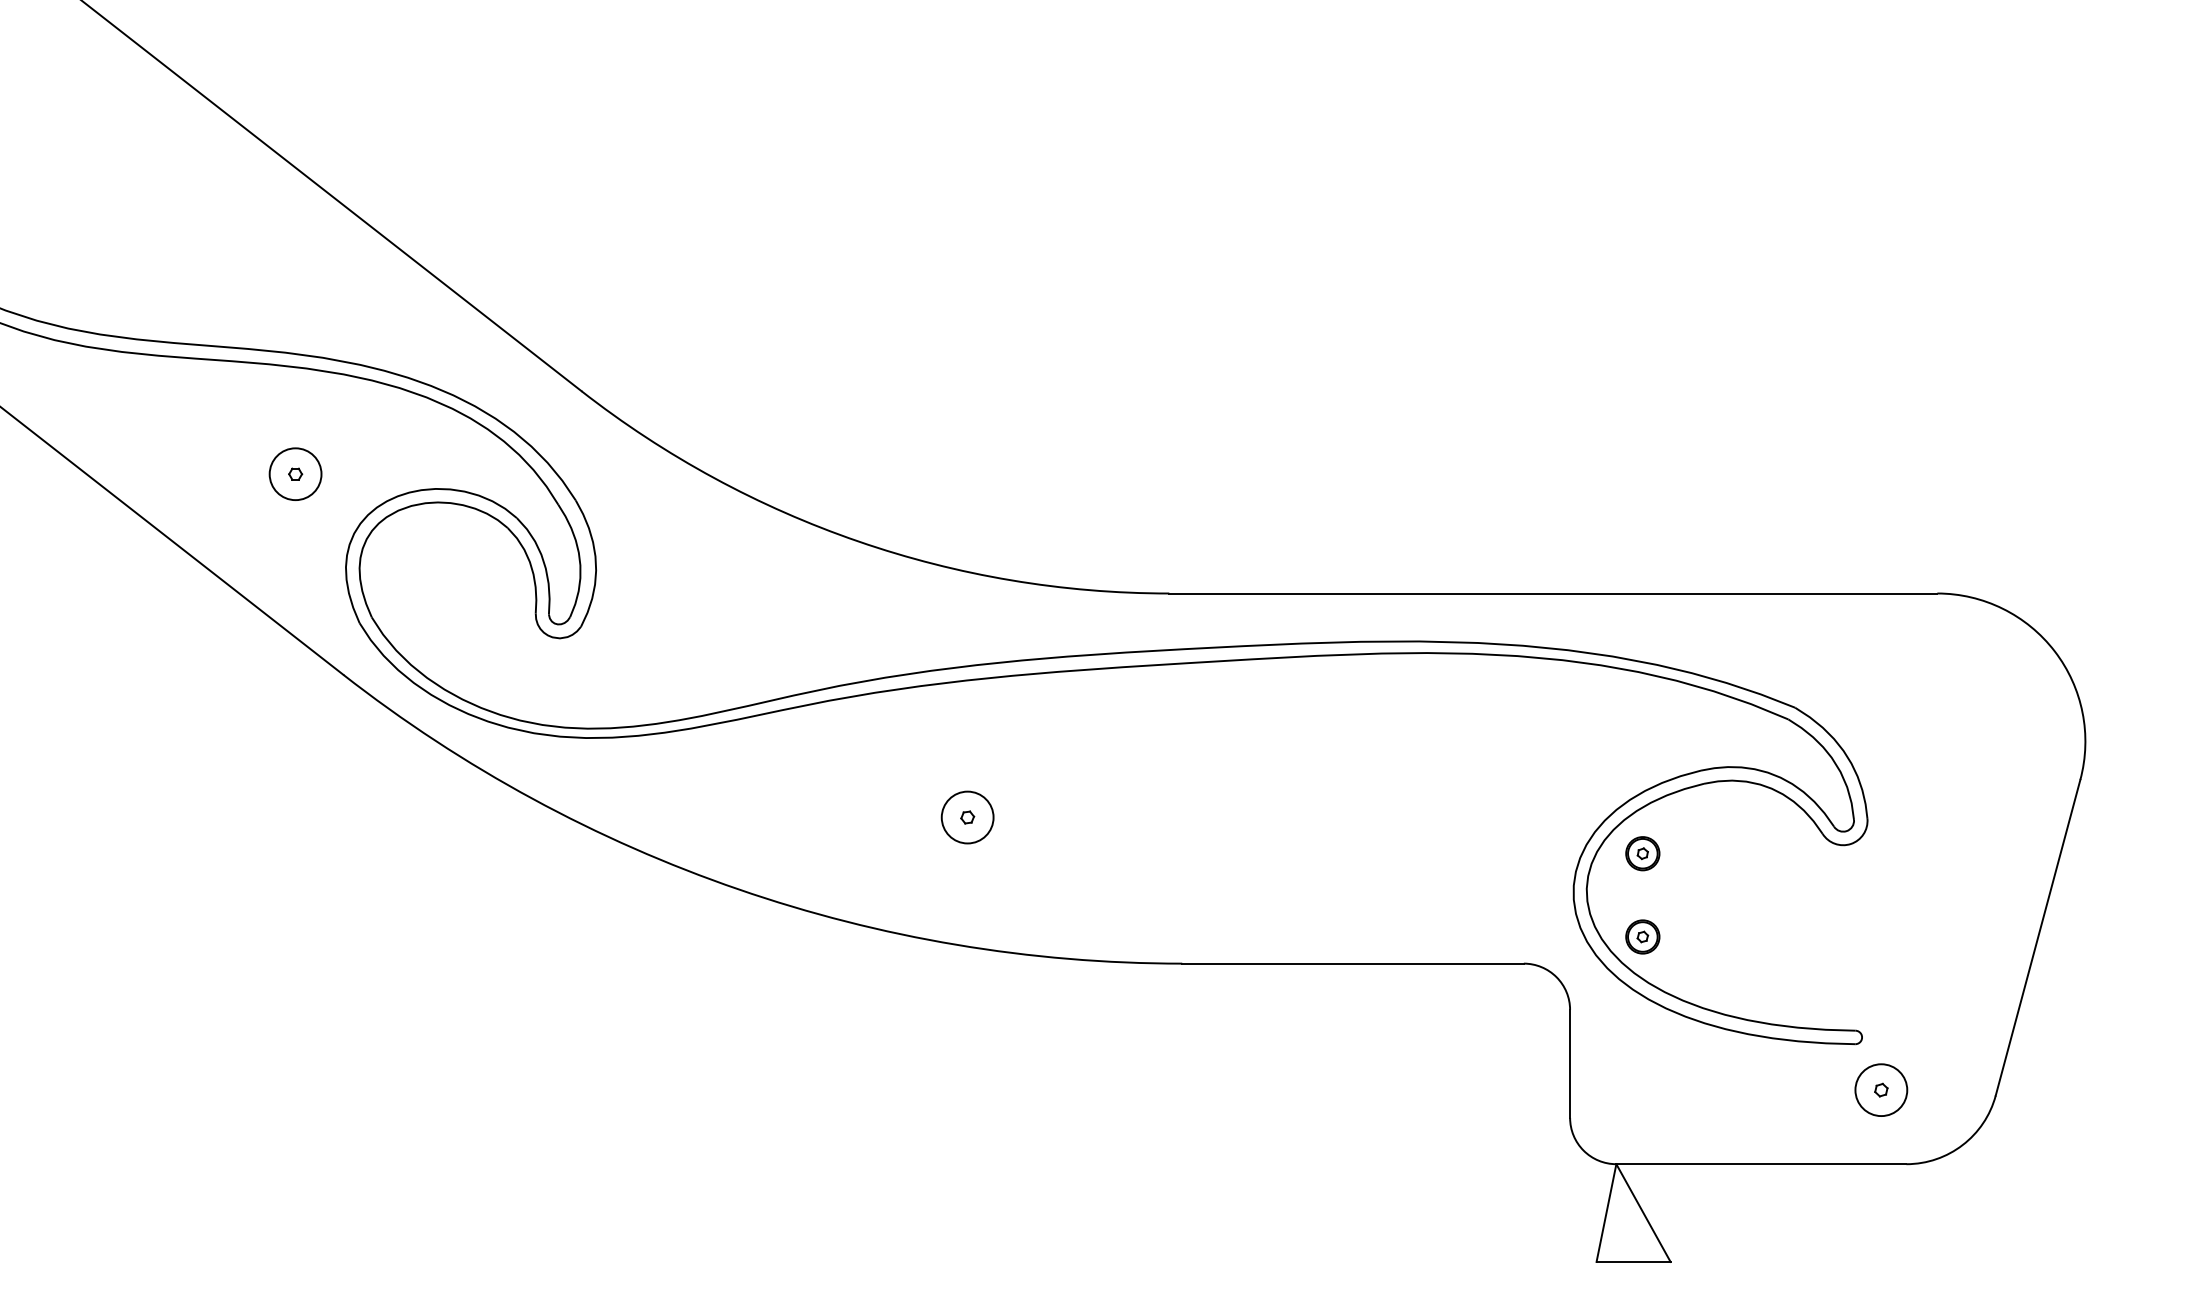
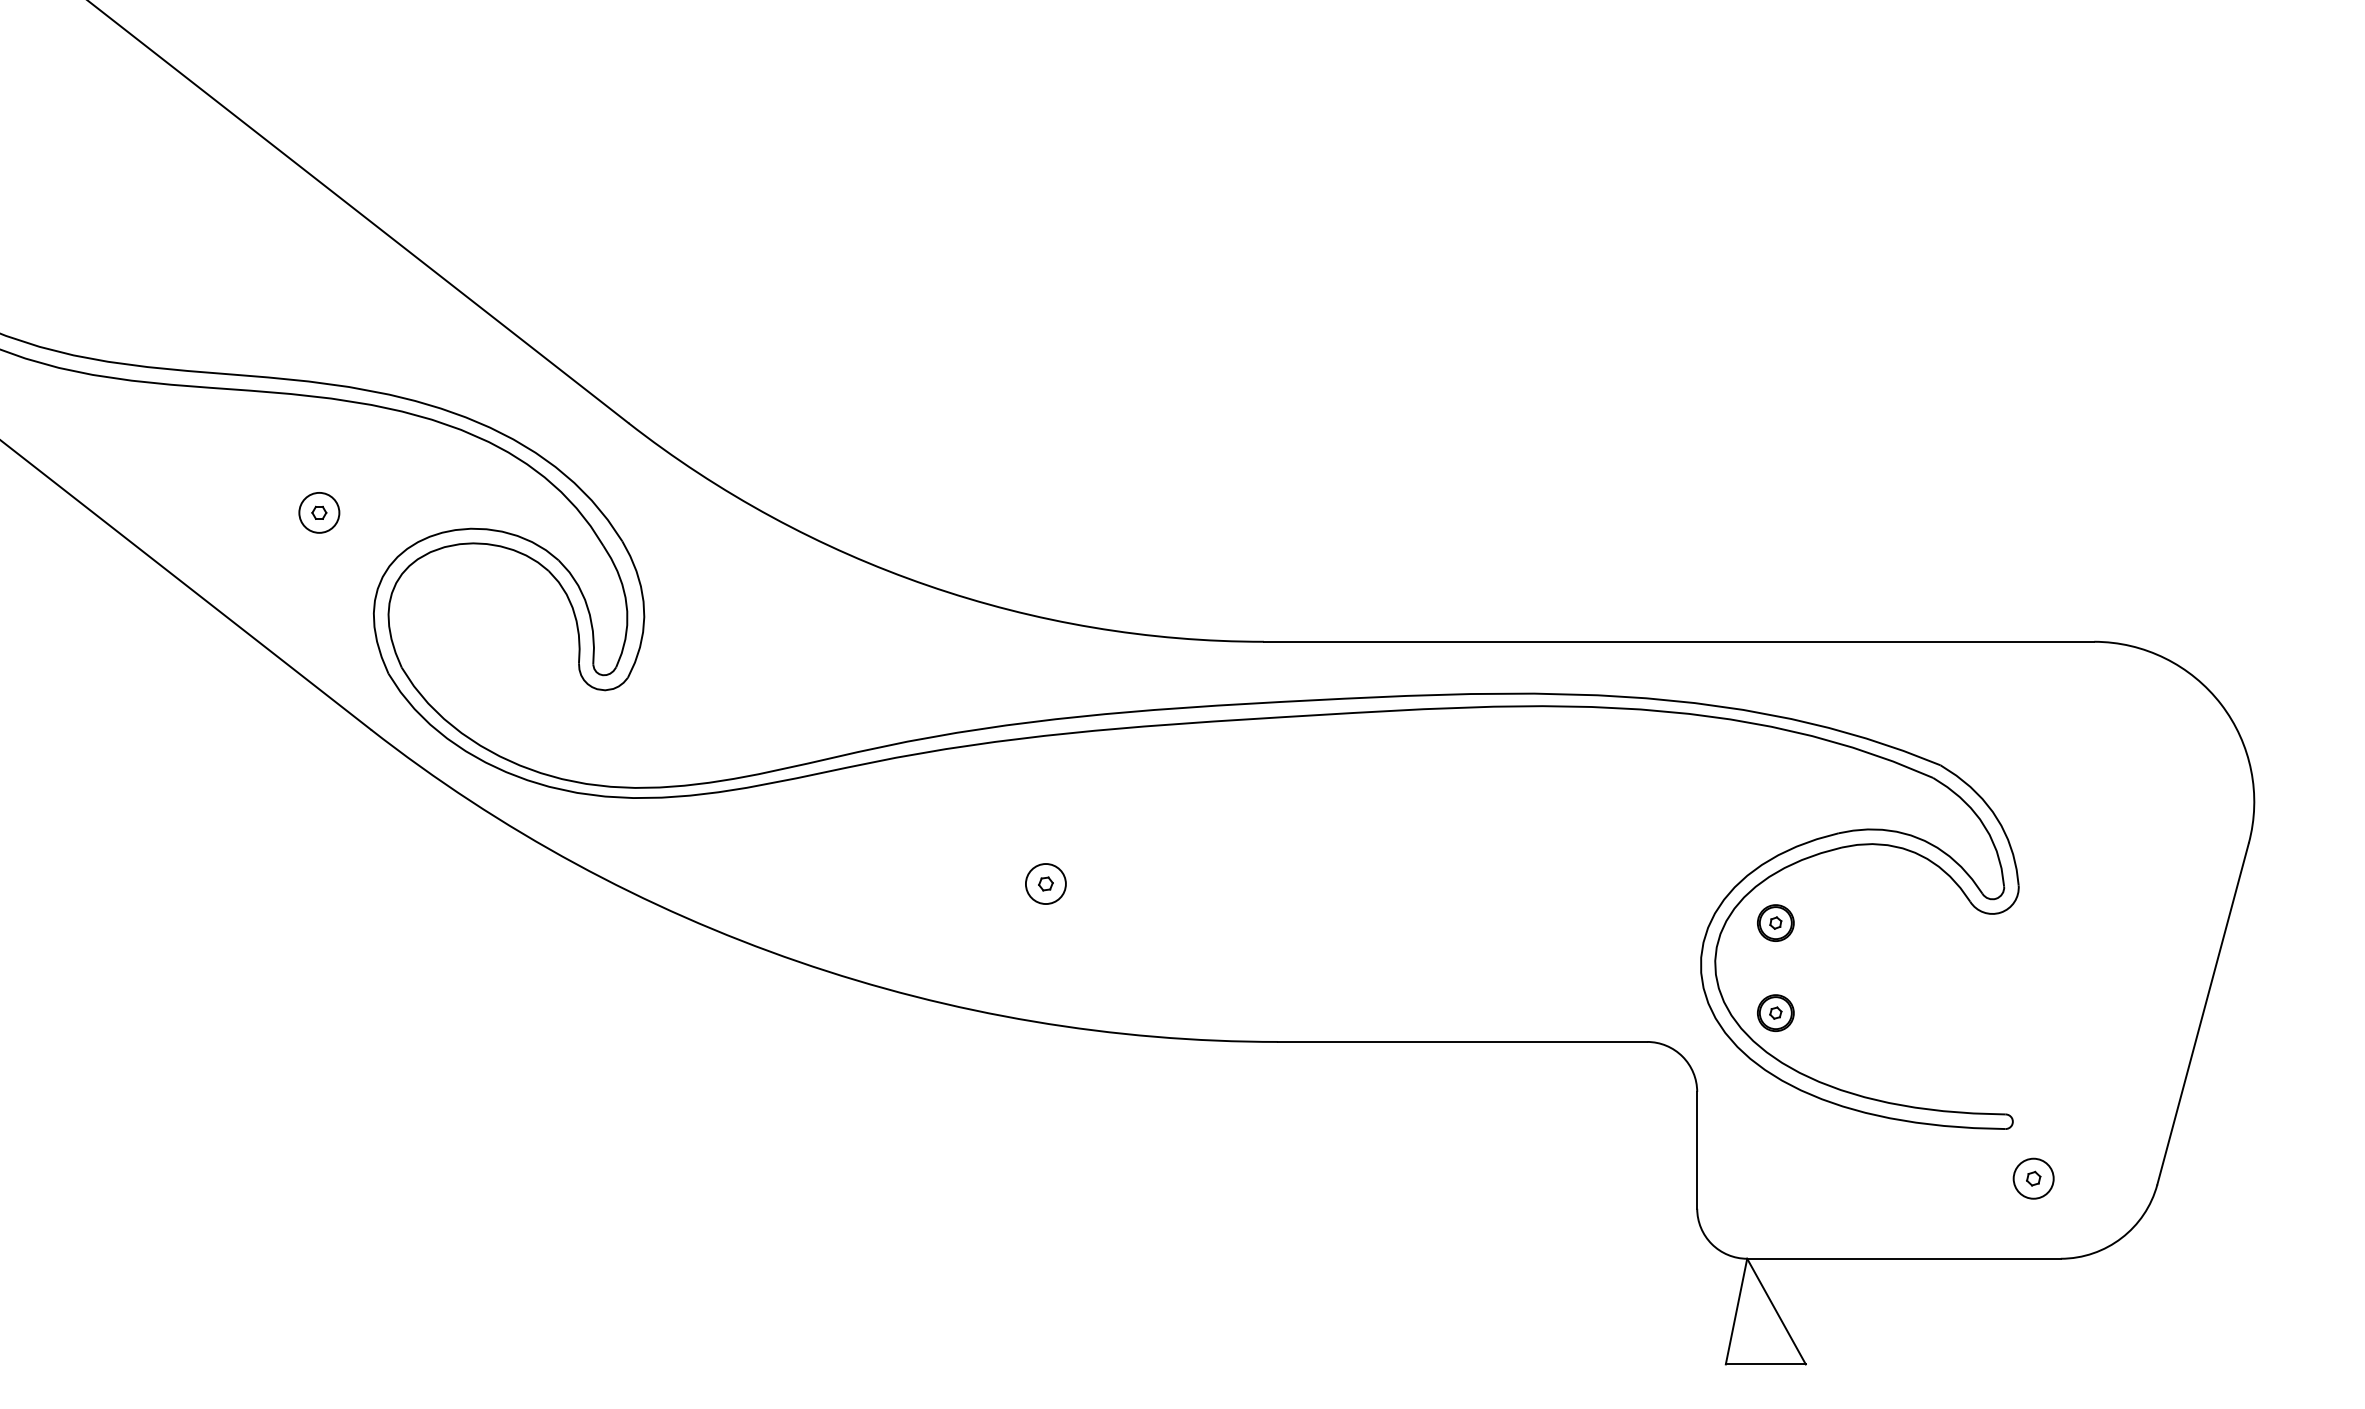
circle: (295, 473) -> (319, 512), size x0.71
circle: (967, 818) -> (1045, 884), size x0.71
circle: (1881, 1089) -> (2033, 1178), size x0.71

